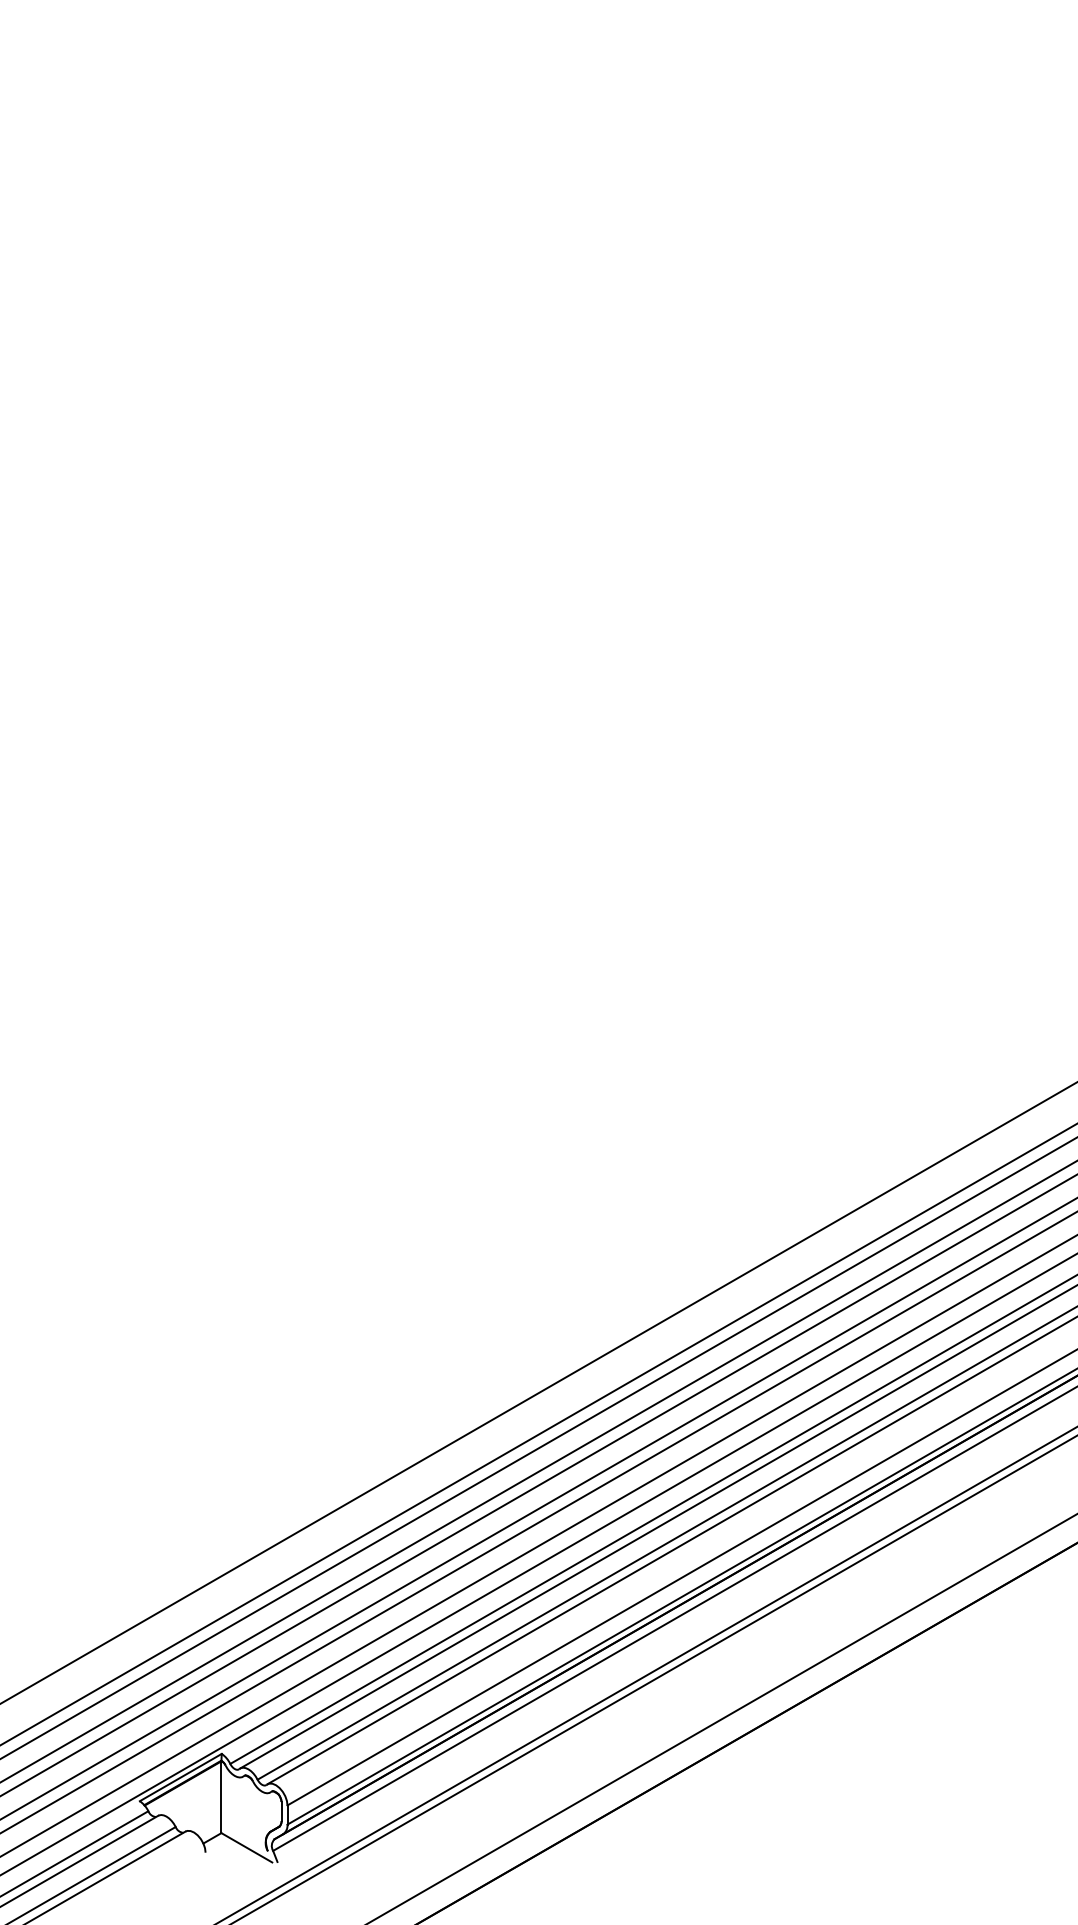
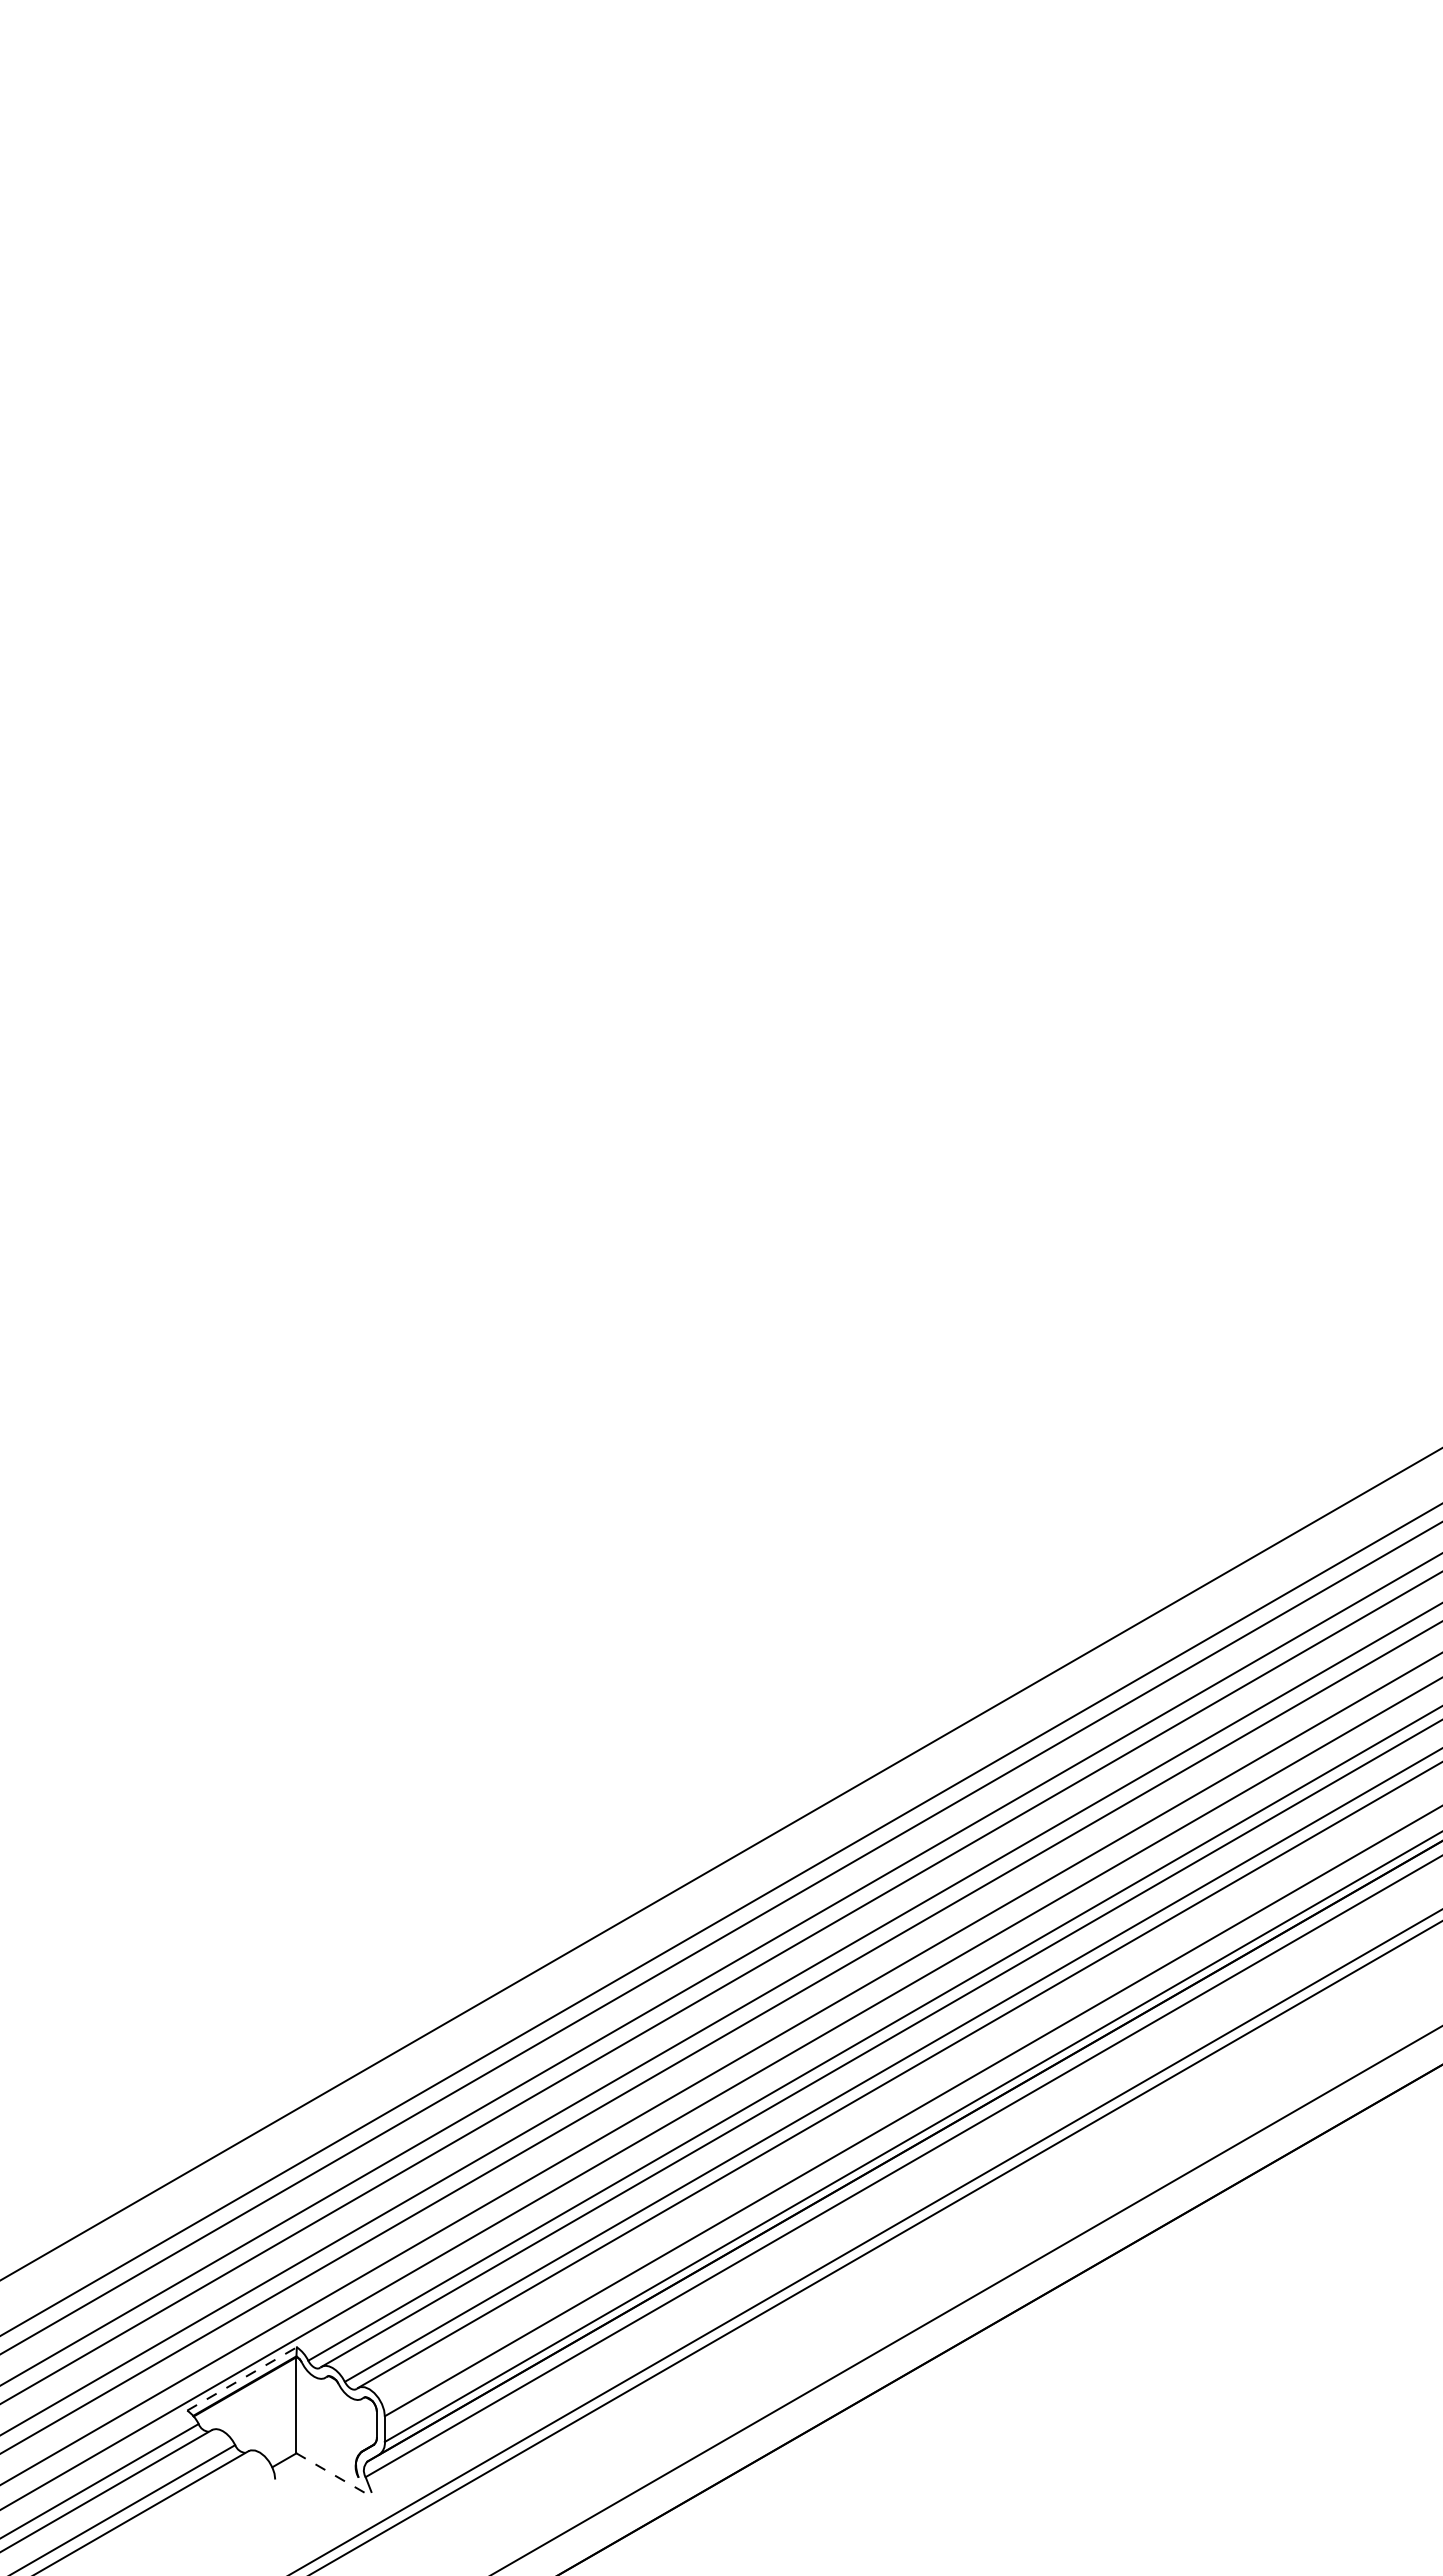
line: (181, 1777) -> (242, 2378), solid -> dashed
line: (246, 1847) -> (330, 2472), solid -> dashed

